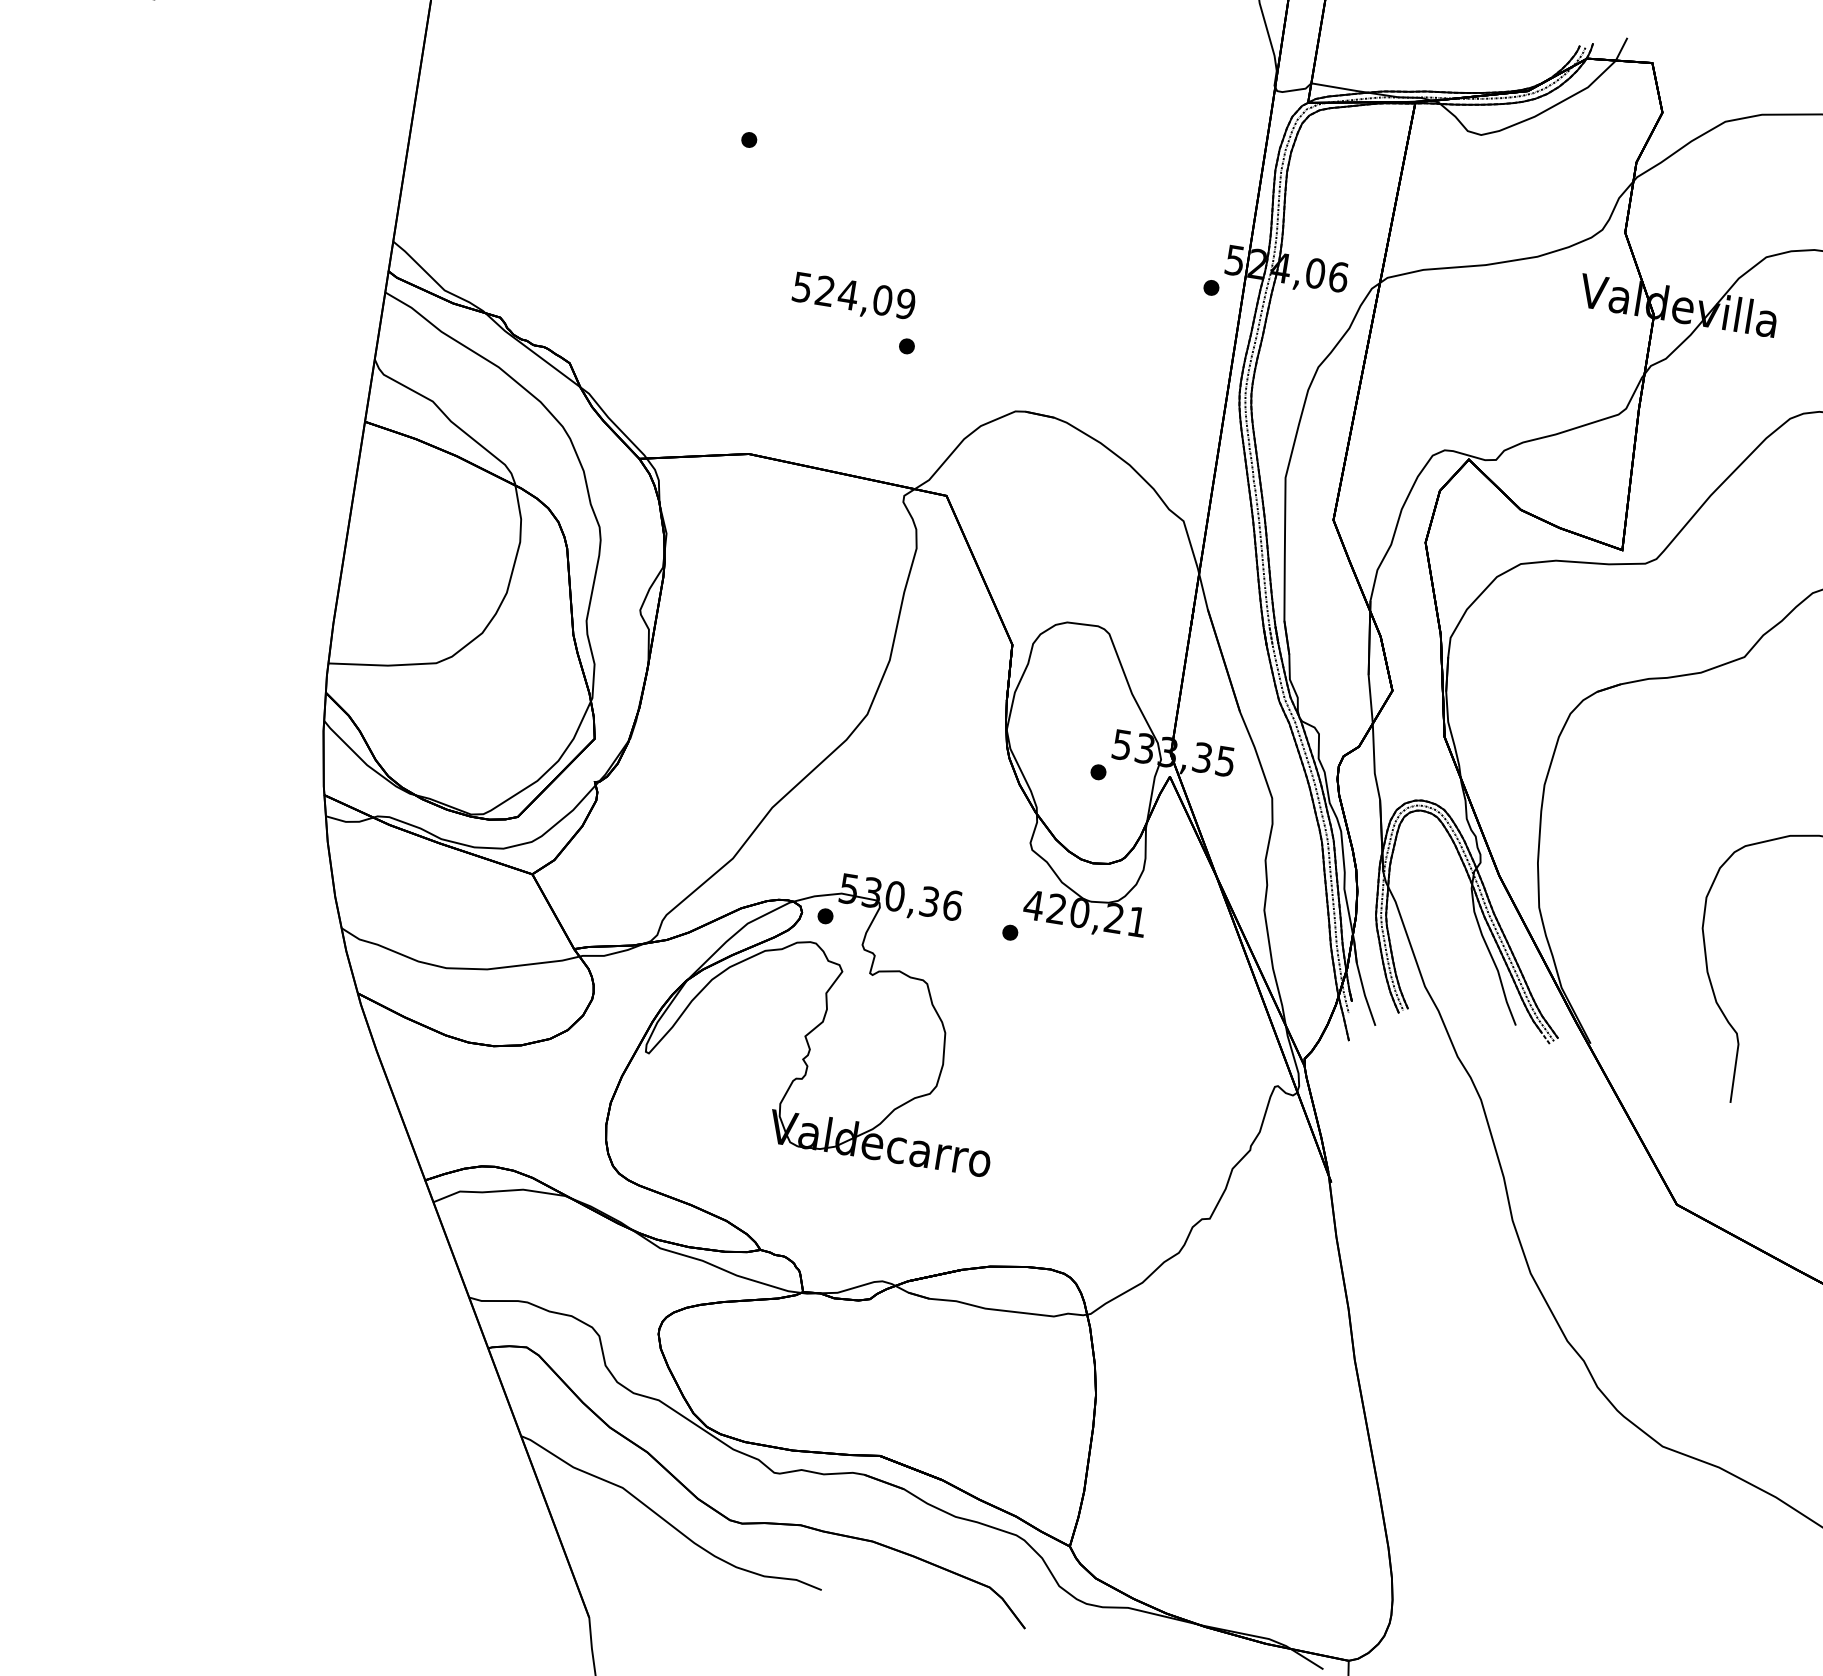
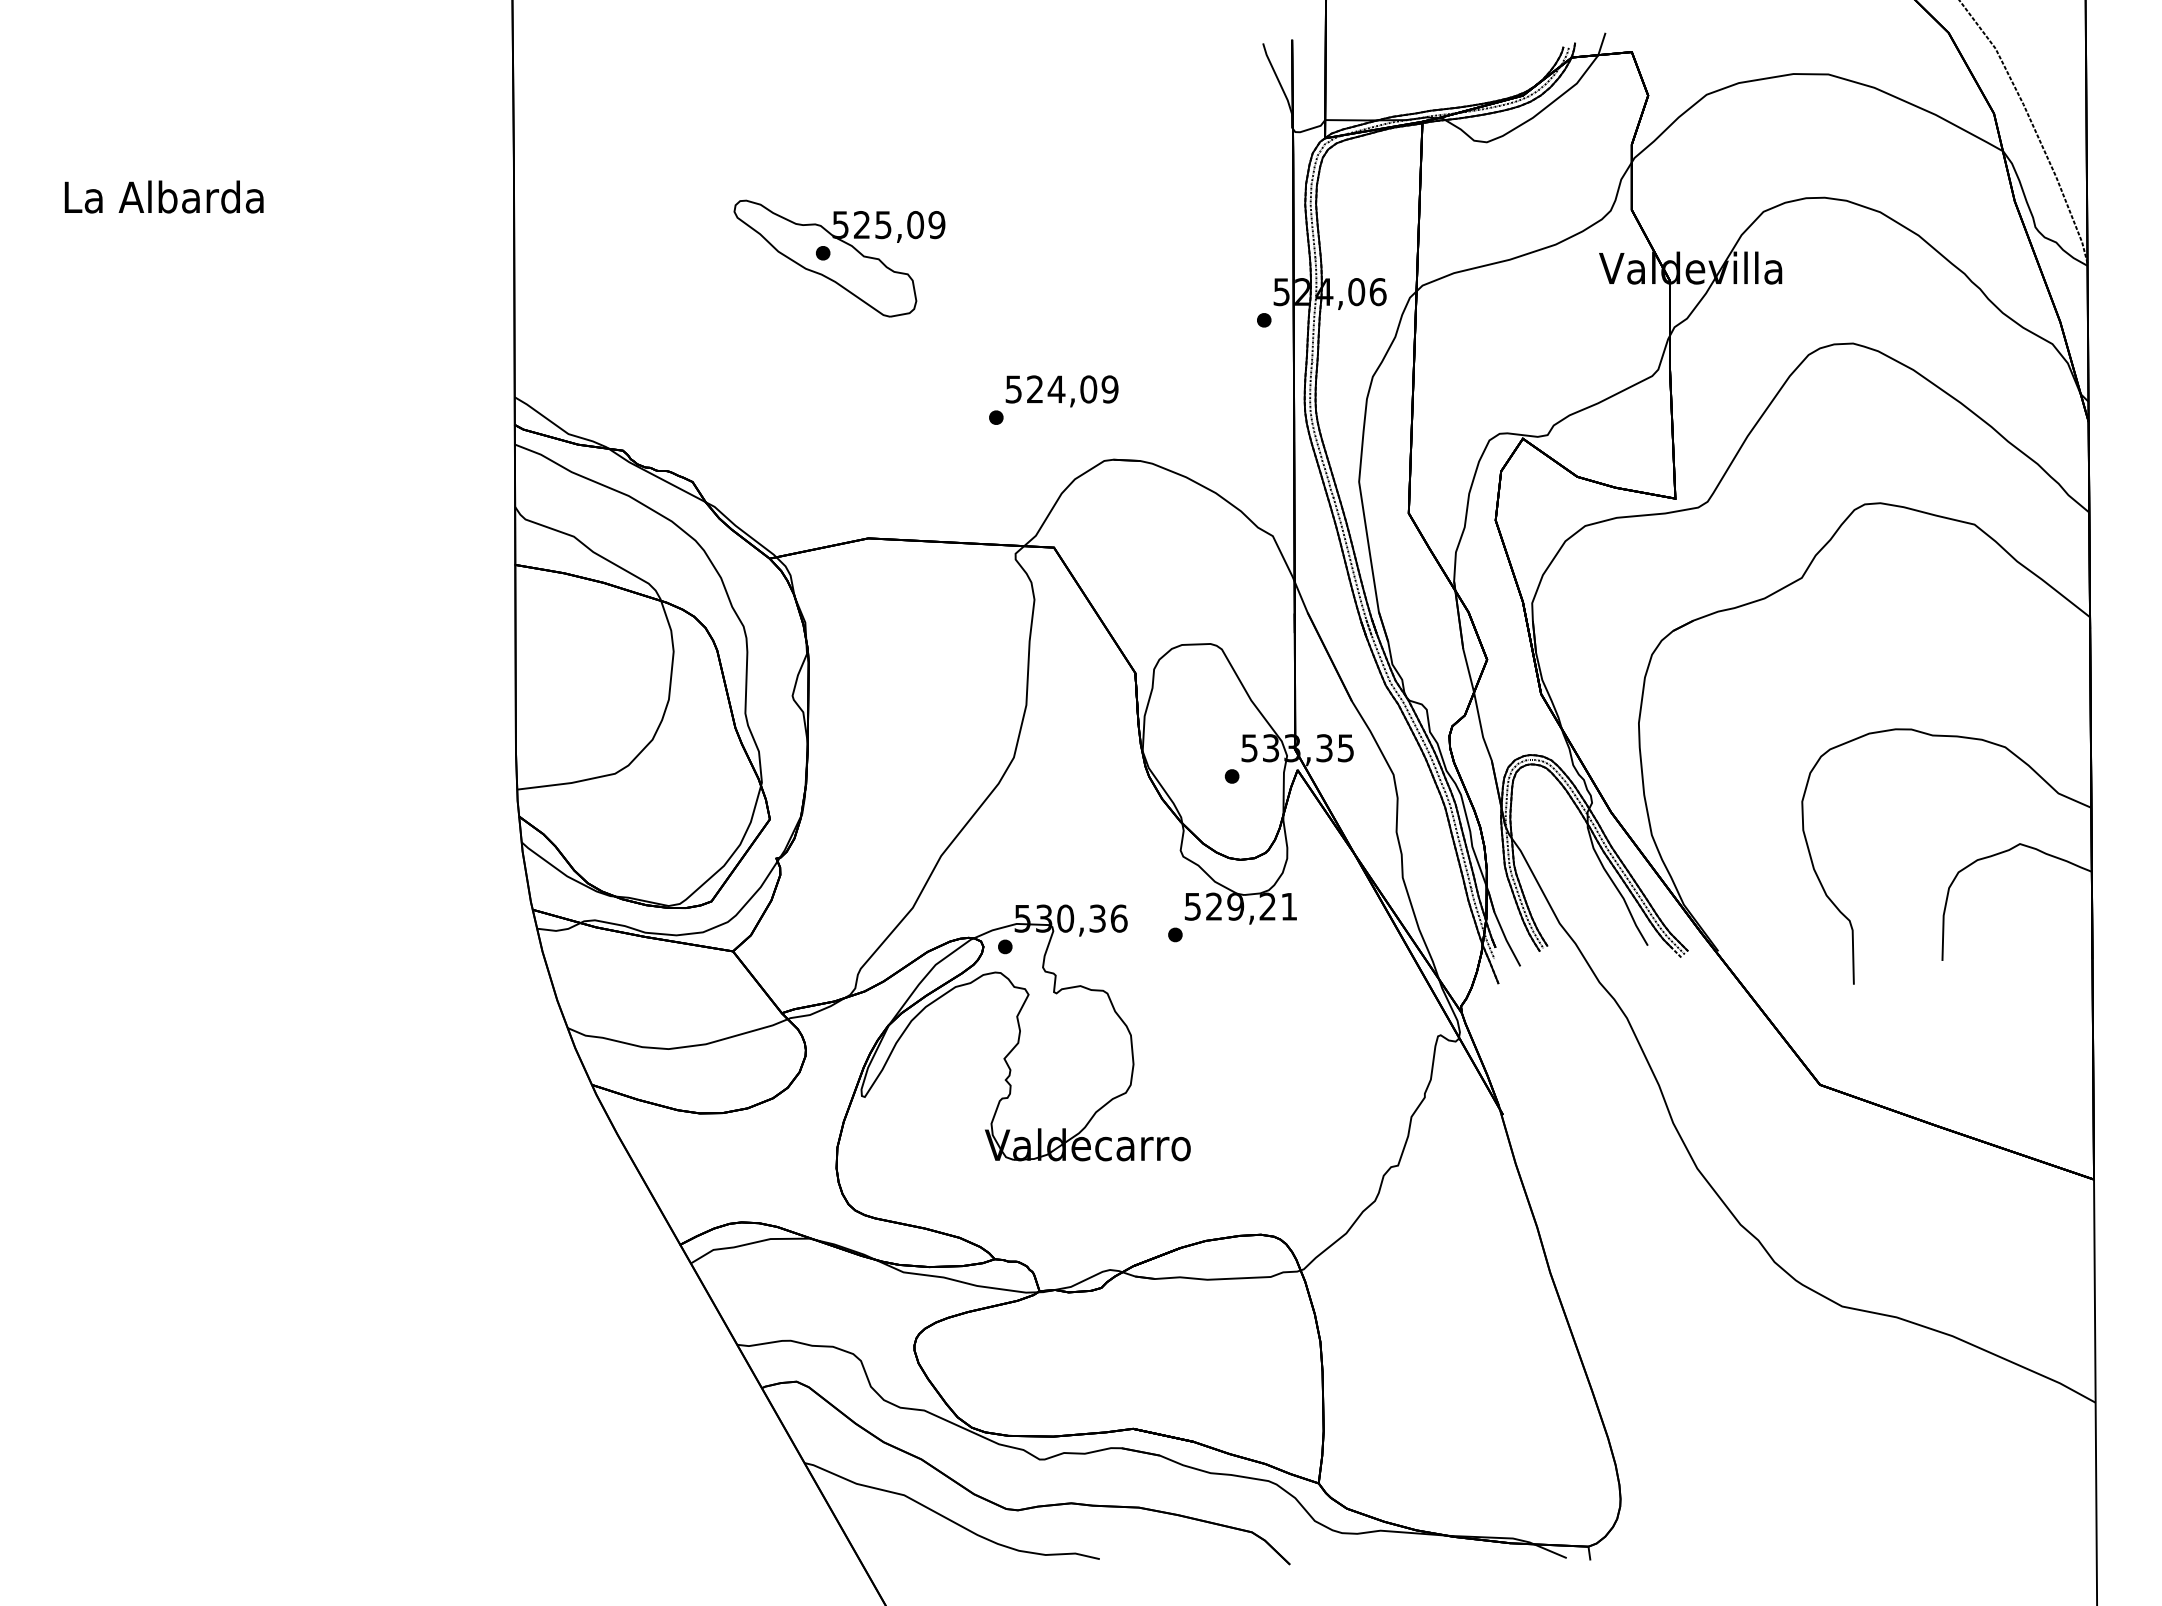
part: (765, 148) -> (839, 258), added
text: (853, 297) -> (1061, 391), moved
text: (1057, 908) -> (1214, 906), 420,21 -> 529,21

